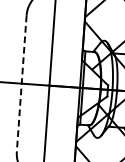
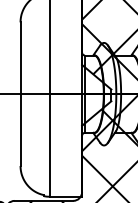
line: (21, 83) -> (20, 94), dashed -> solid

